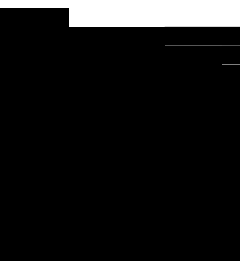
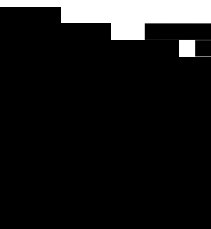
fill: (146, 36) -> (128, 31), removed
fill: (212, 55) -> (186, 48), removed

